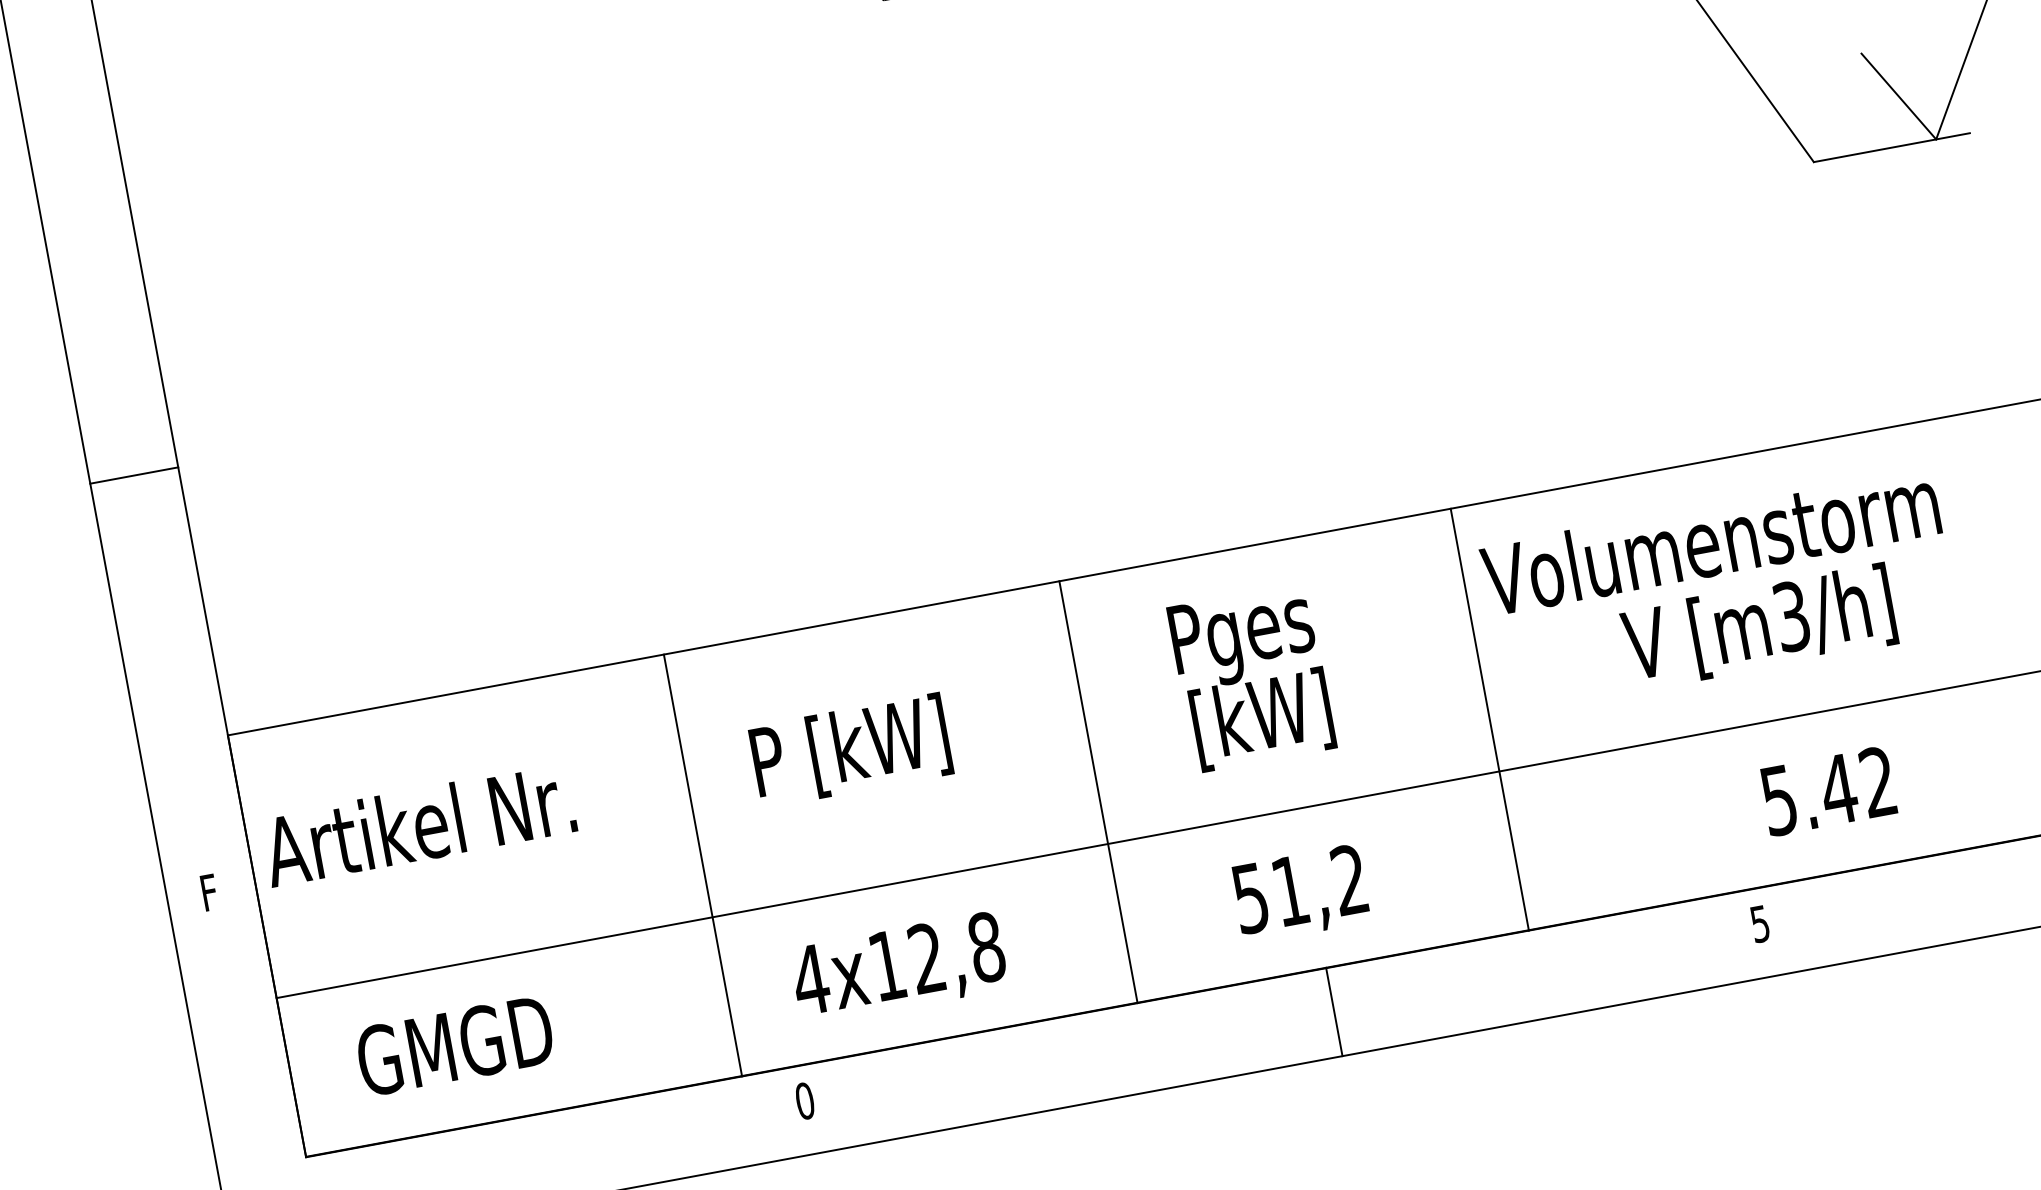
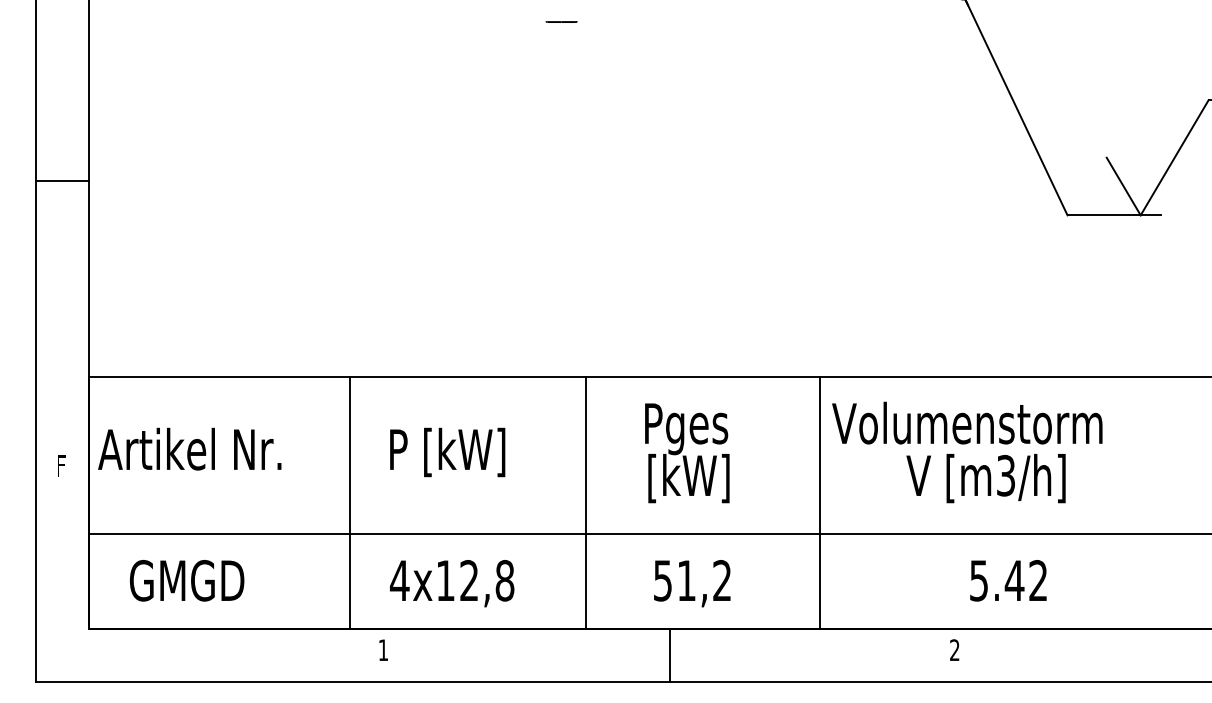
line: (133, 475) -> (62, 180), moved
text: (1759, 924) -> (954, 650), 5 -> 2
line: (1334, 1010) -> (670, 654), moved
text: (805, 1101) -> (383, 650), 0 -> 1

